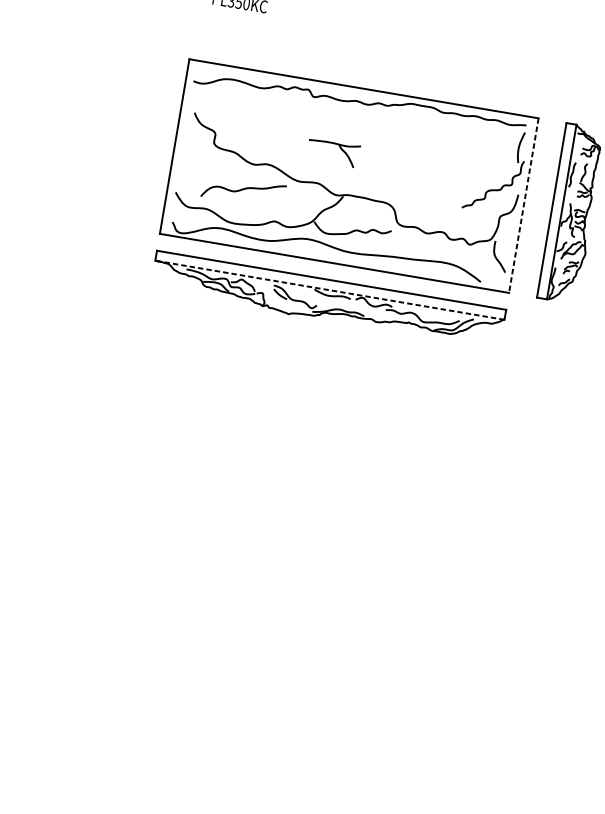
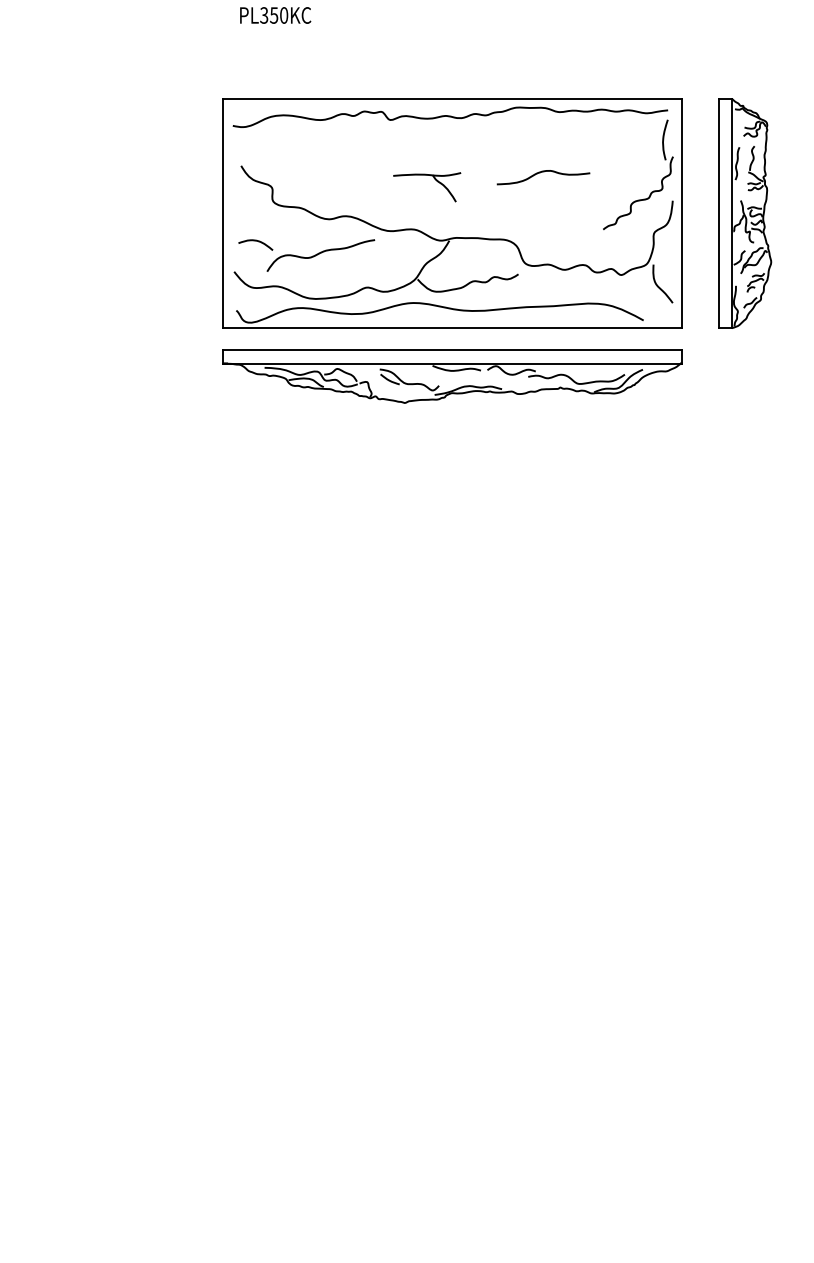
curve: (423, 156) -> (543, 172), added
curve: (195, 172) -> (255, 241), added
line: (524, 205) -> (682, 213), dashed -> solid
line: (329, 290) -> (452, 363), dashed -> solid

